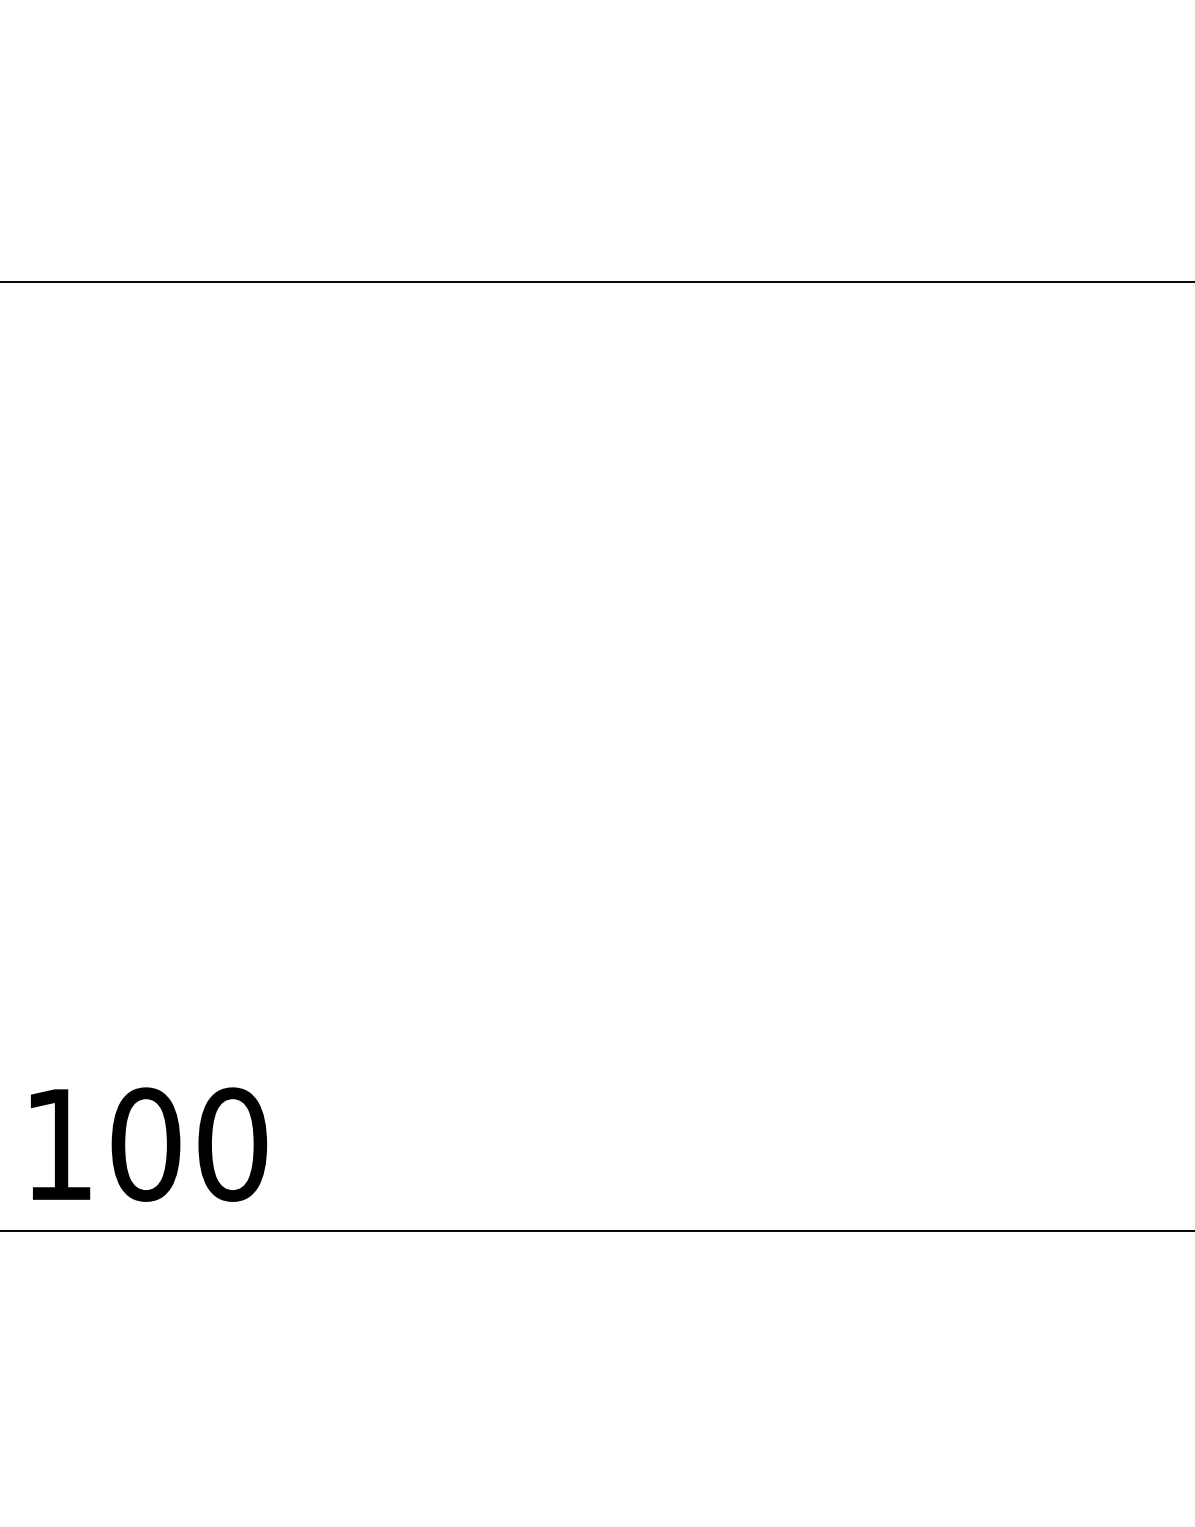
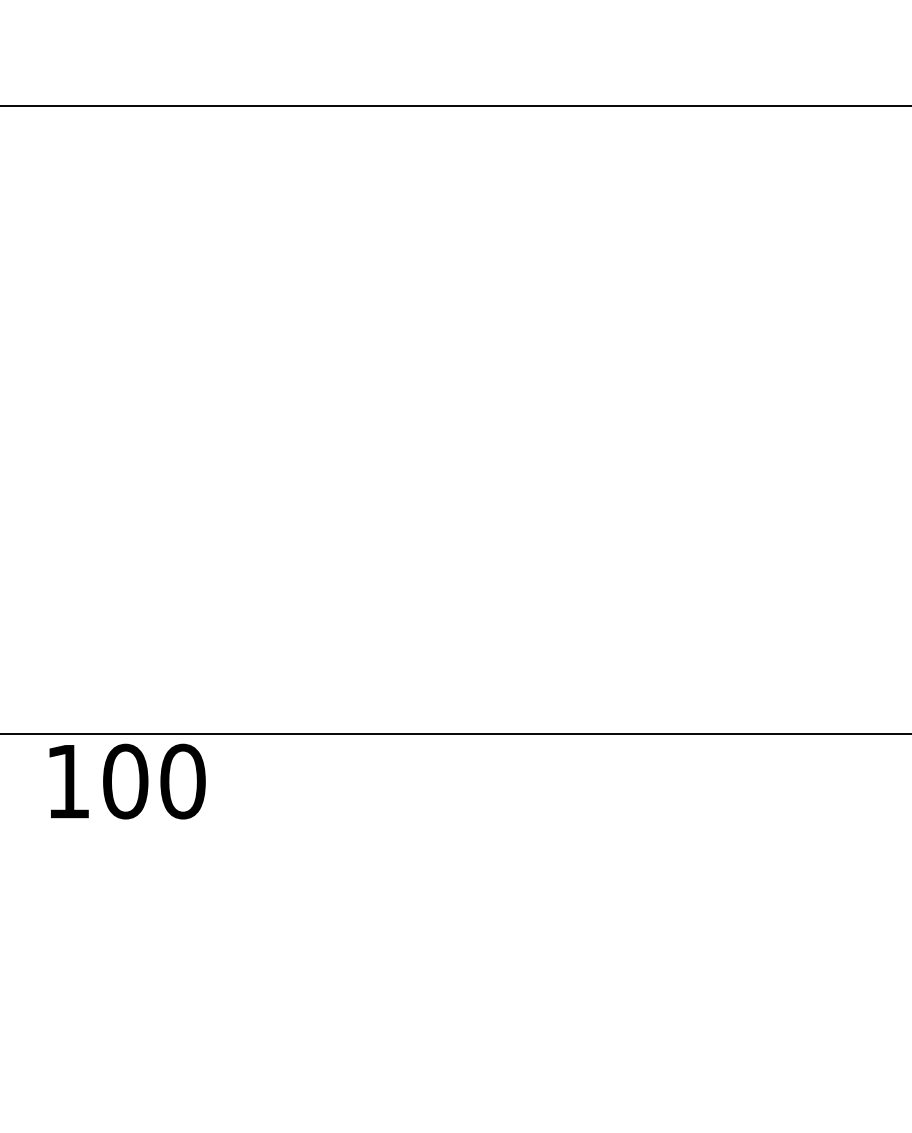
text: (148, 1144) -> (127, 781), moved

